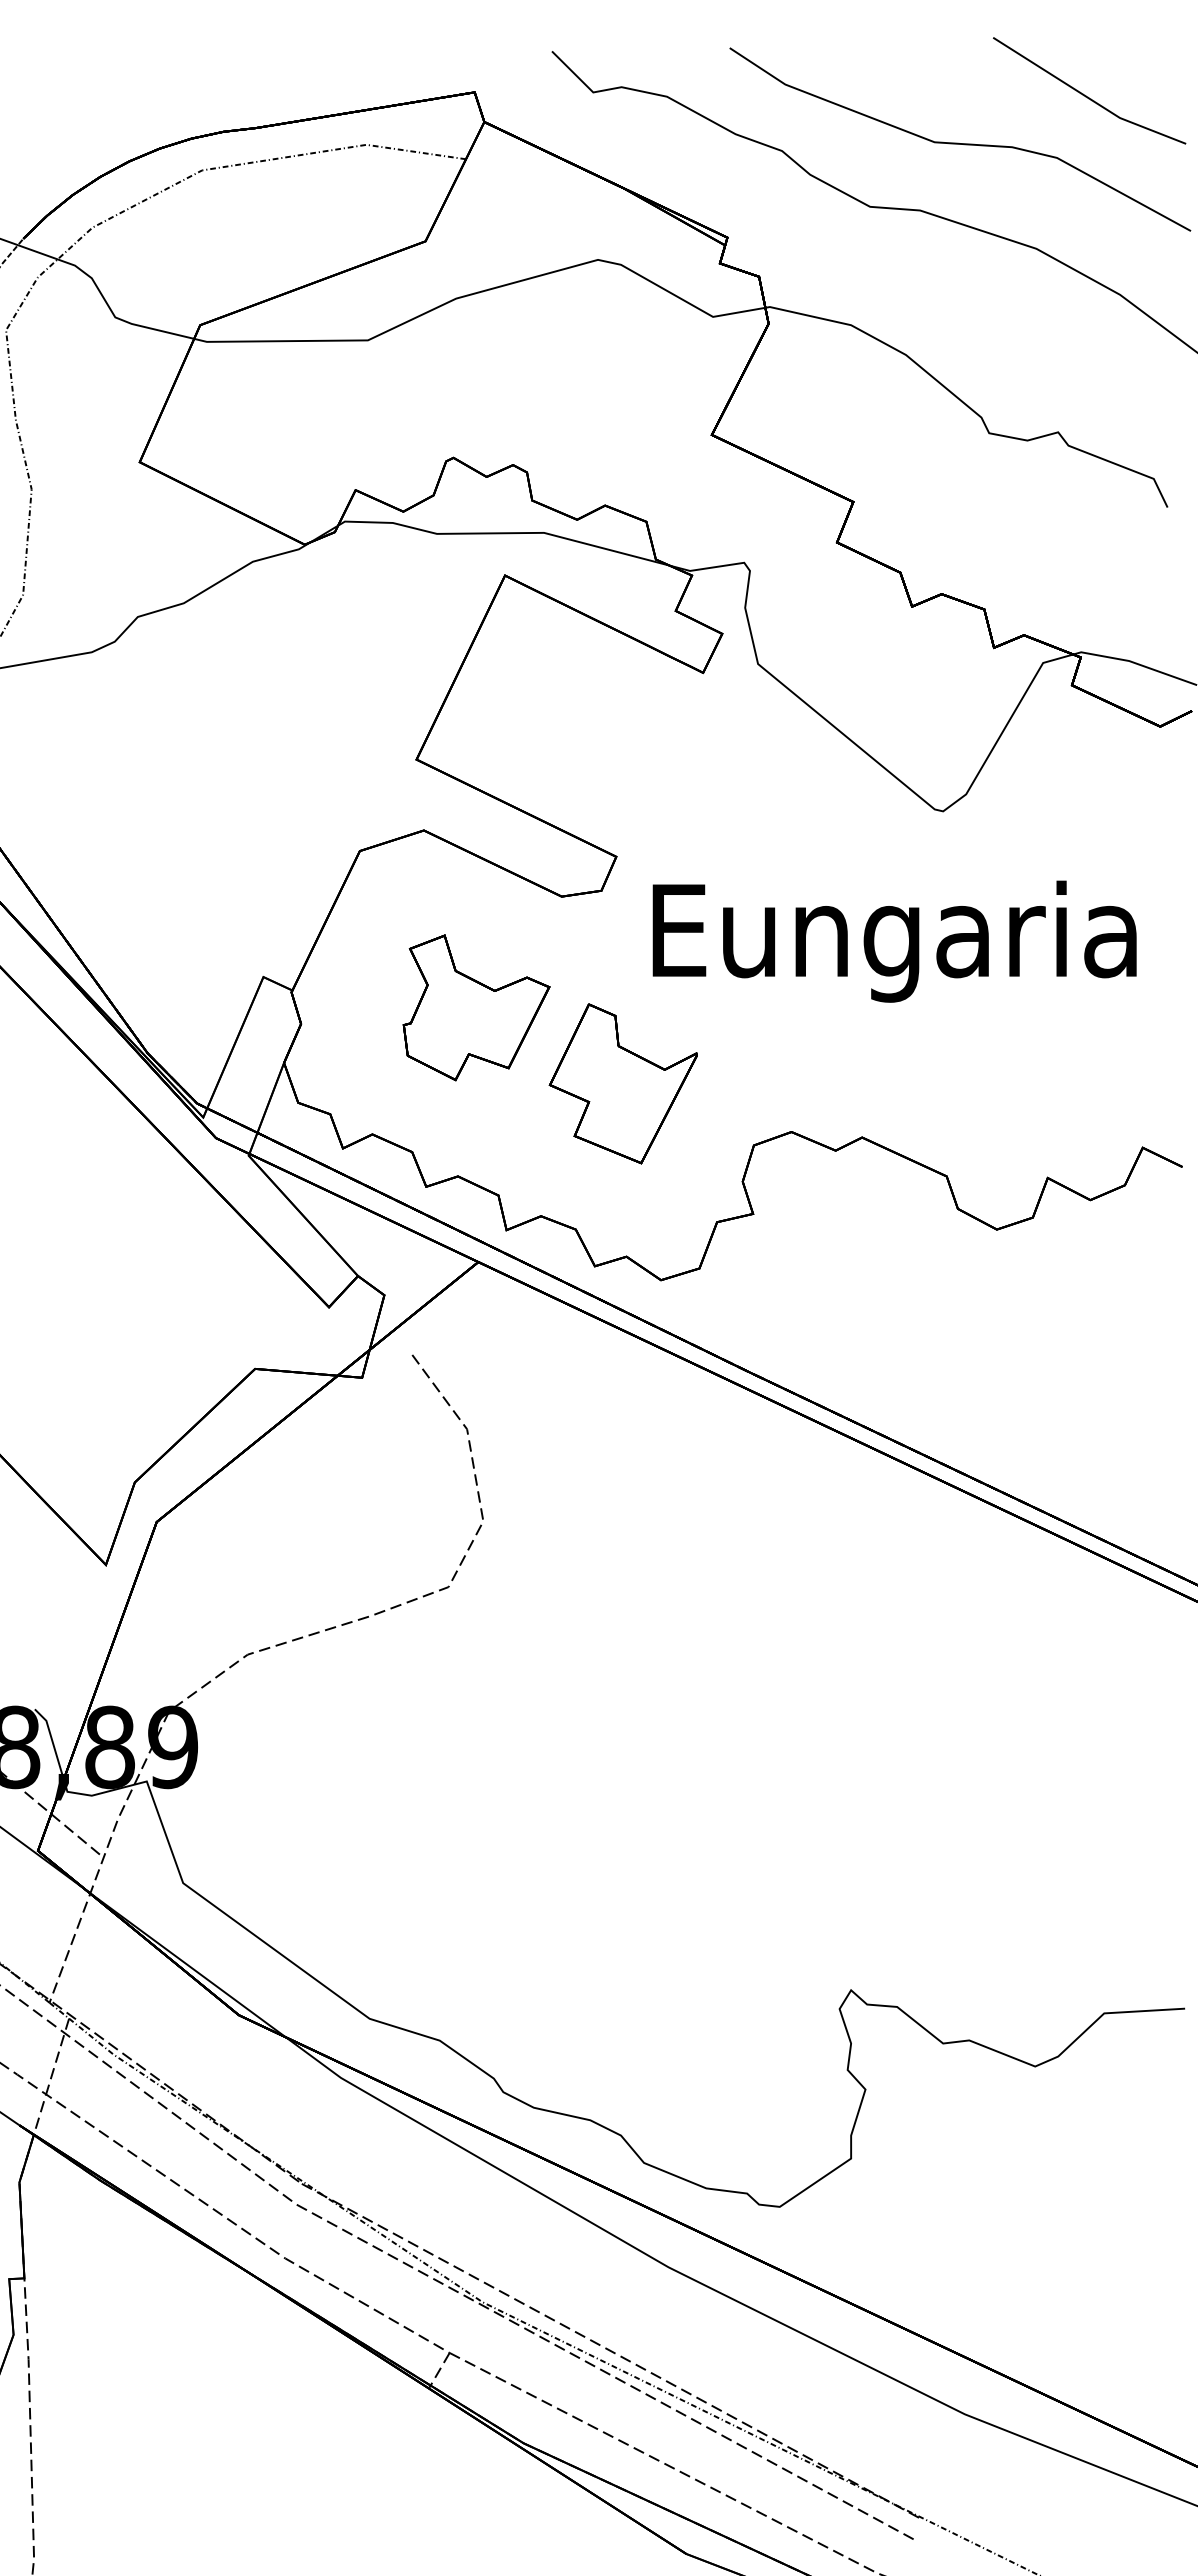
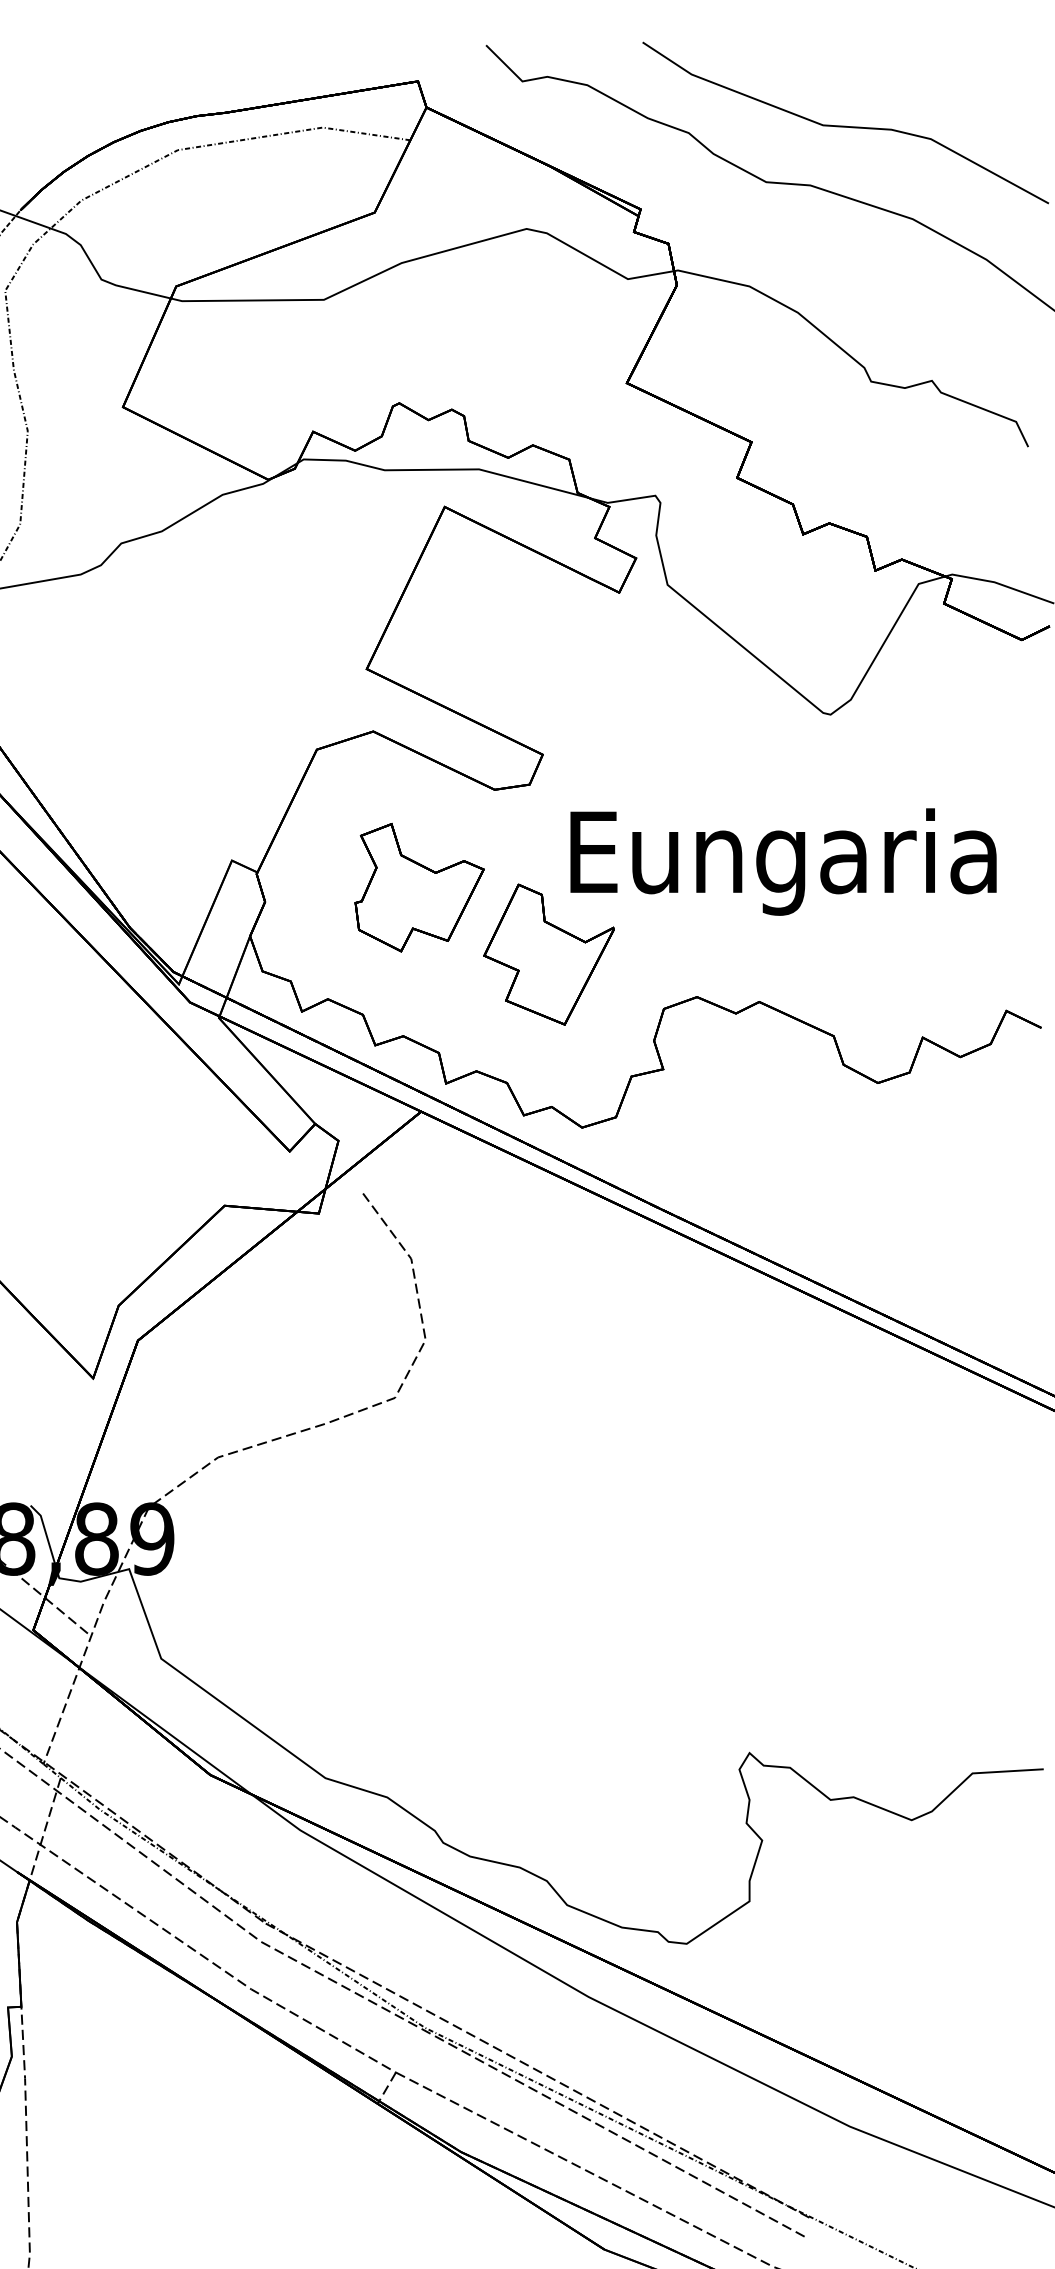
line: (1086, 95) -> (956, 84), removed
text: (894, 941) -> (783, 861), moved

